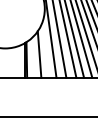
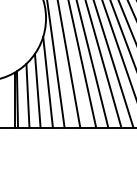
line: (46, 48) -> (48, 81), added
line: (33, 57) -> (28, 95), added

